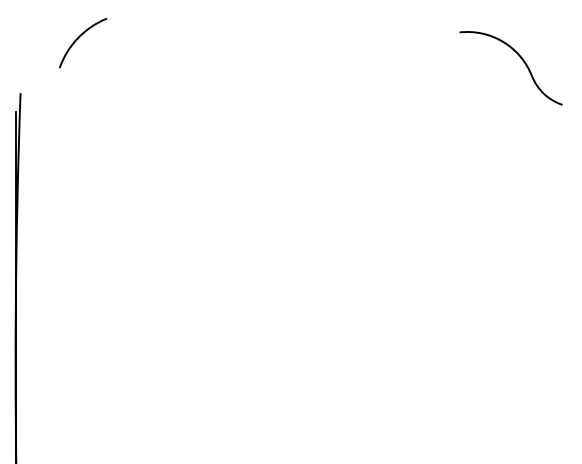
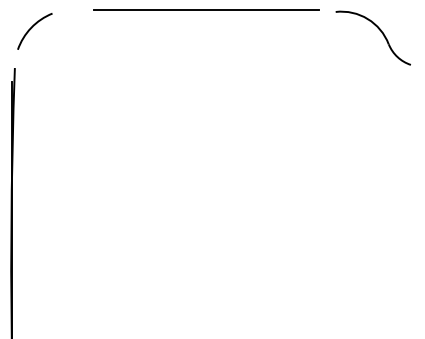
line: (282, 14) -> (206, 10), added
arc: (79, 38) -> (32, 28), moved
part: (520, 58) -> (380, 31), moved

